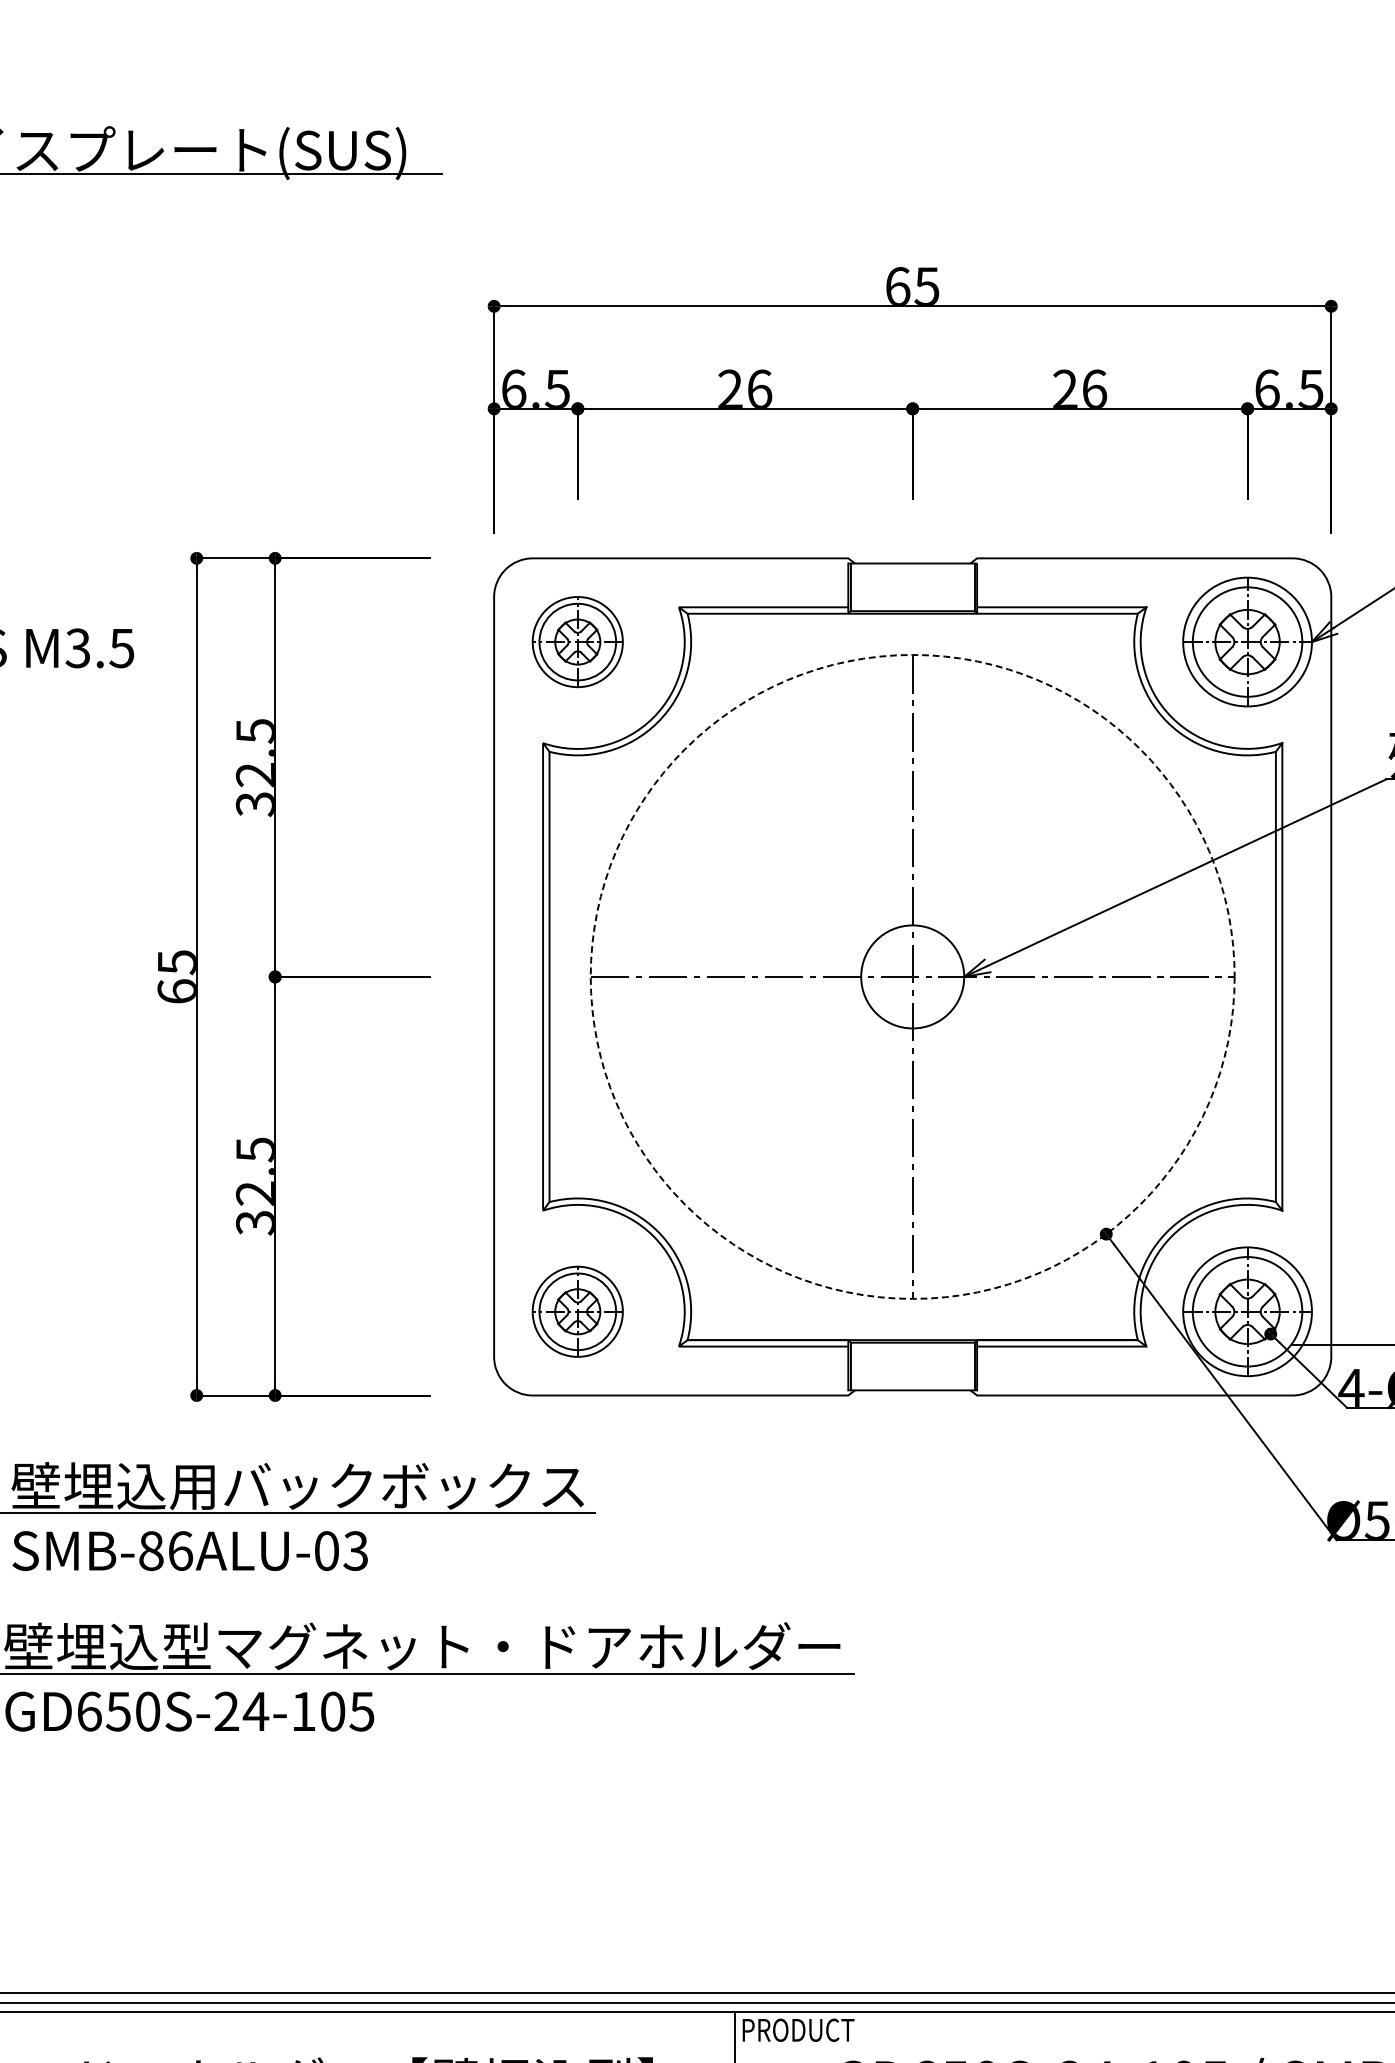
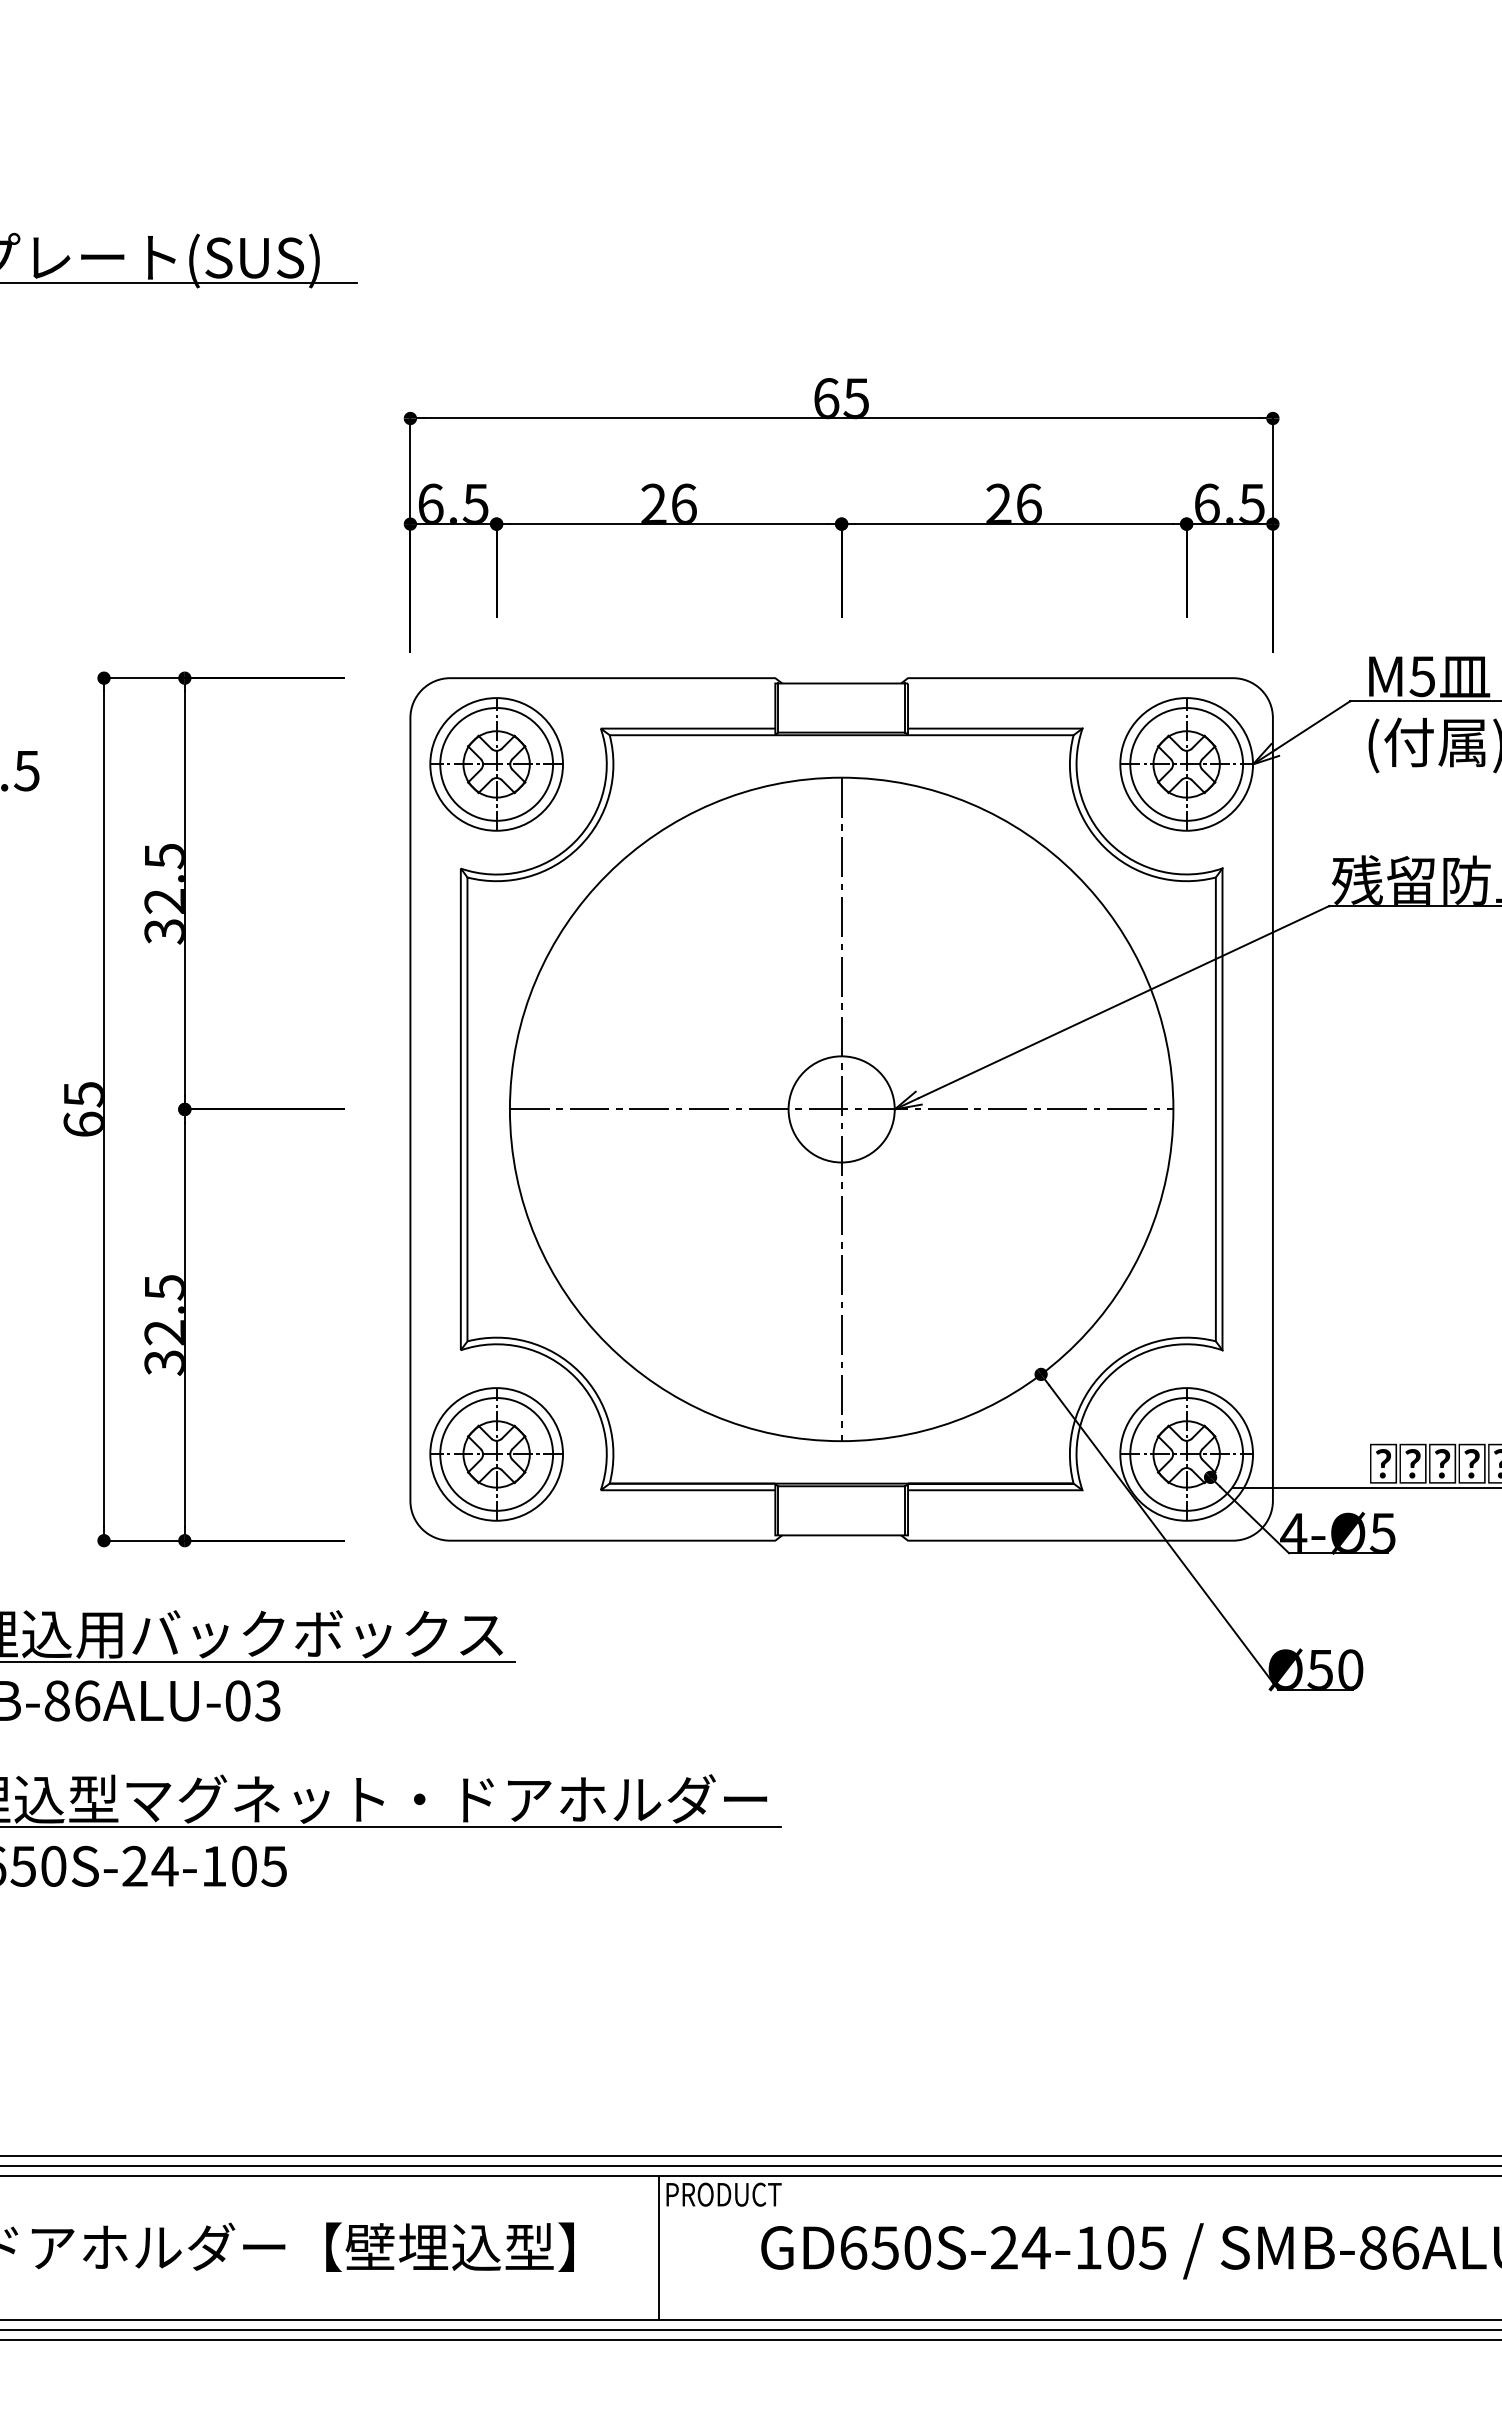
part: (577, 642) -> (496, 764), size x1.43
circle: (912, 977) -> (841, 1109), dashed -> solid
part: (577, 1311) -> (496, 1454), size x1.43

